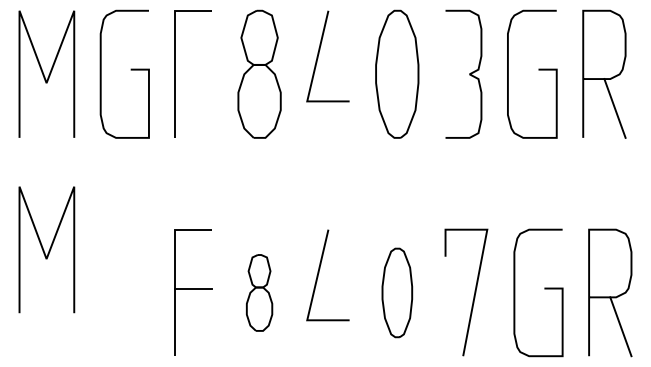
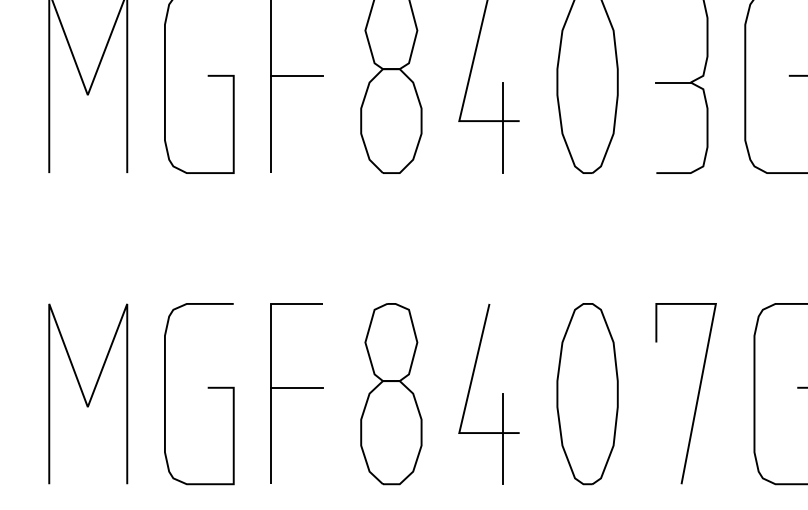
line: (193, 69) -> (297, 75), added
line: (457, 74) -> (673, 82), added
line: (337, 105) -> (502, 126), added
line: (44, 250) -> (84, 394), moved
curve: (130, 289) -> (207, 389), added
part: (259, 292) -> (391, 393), size x1.67
part: (397, 292) -> (587, 393), size x1.43
line: (337, 324) -> (502, 439), added

